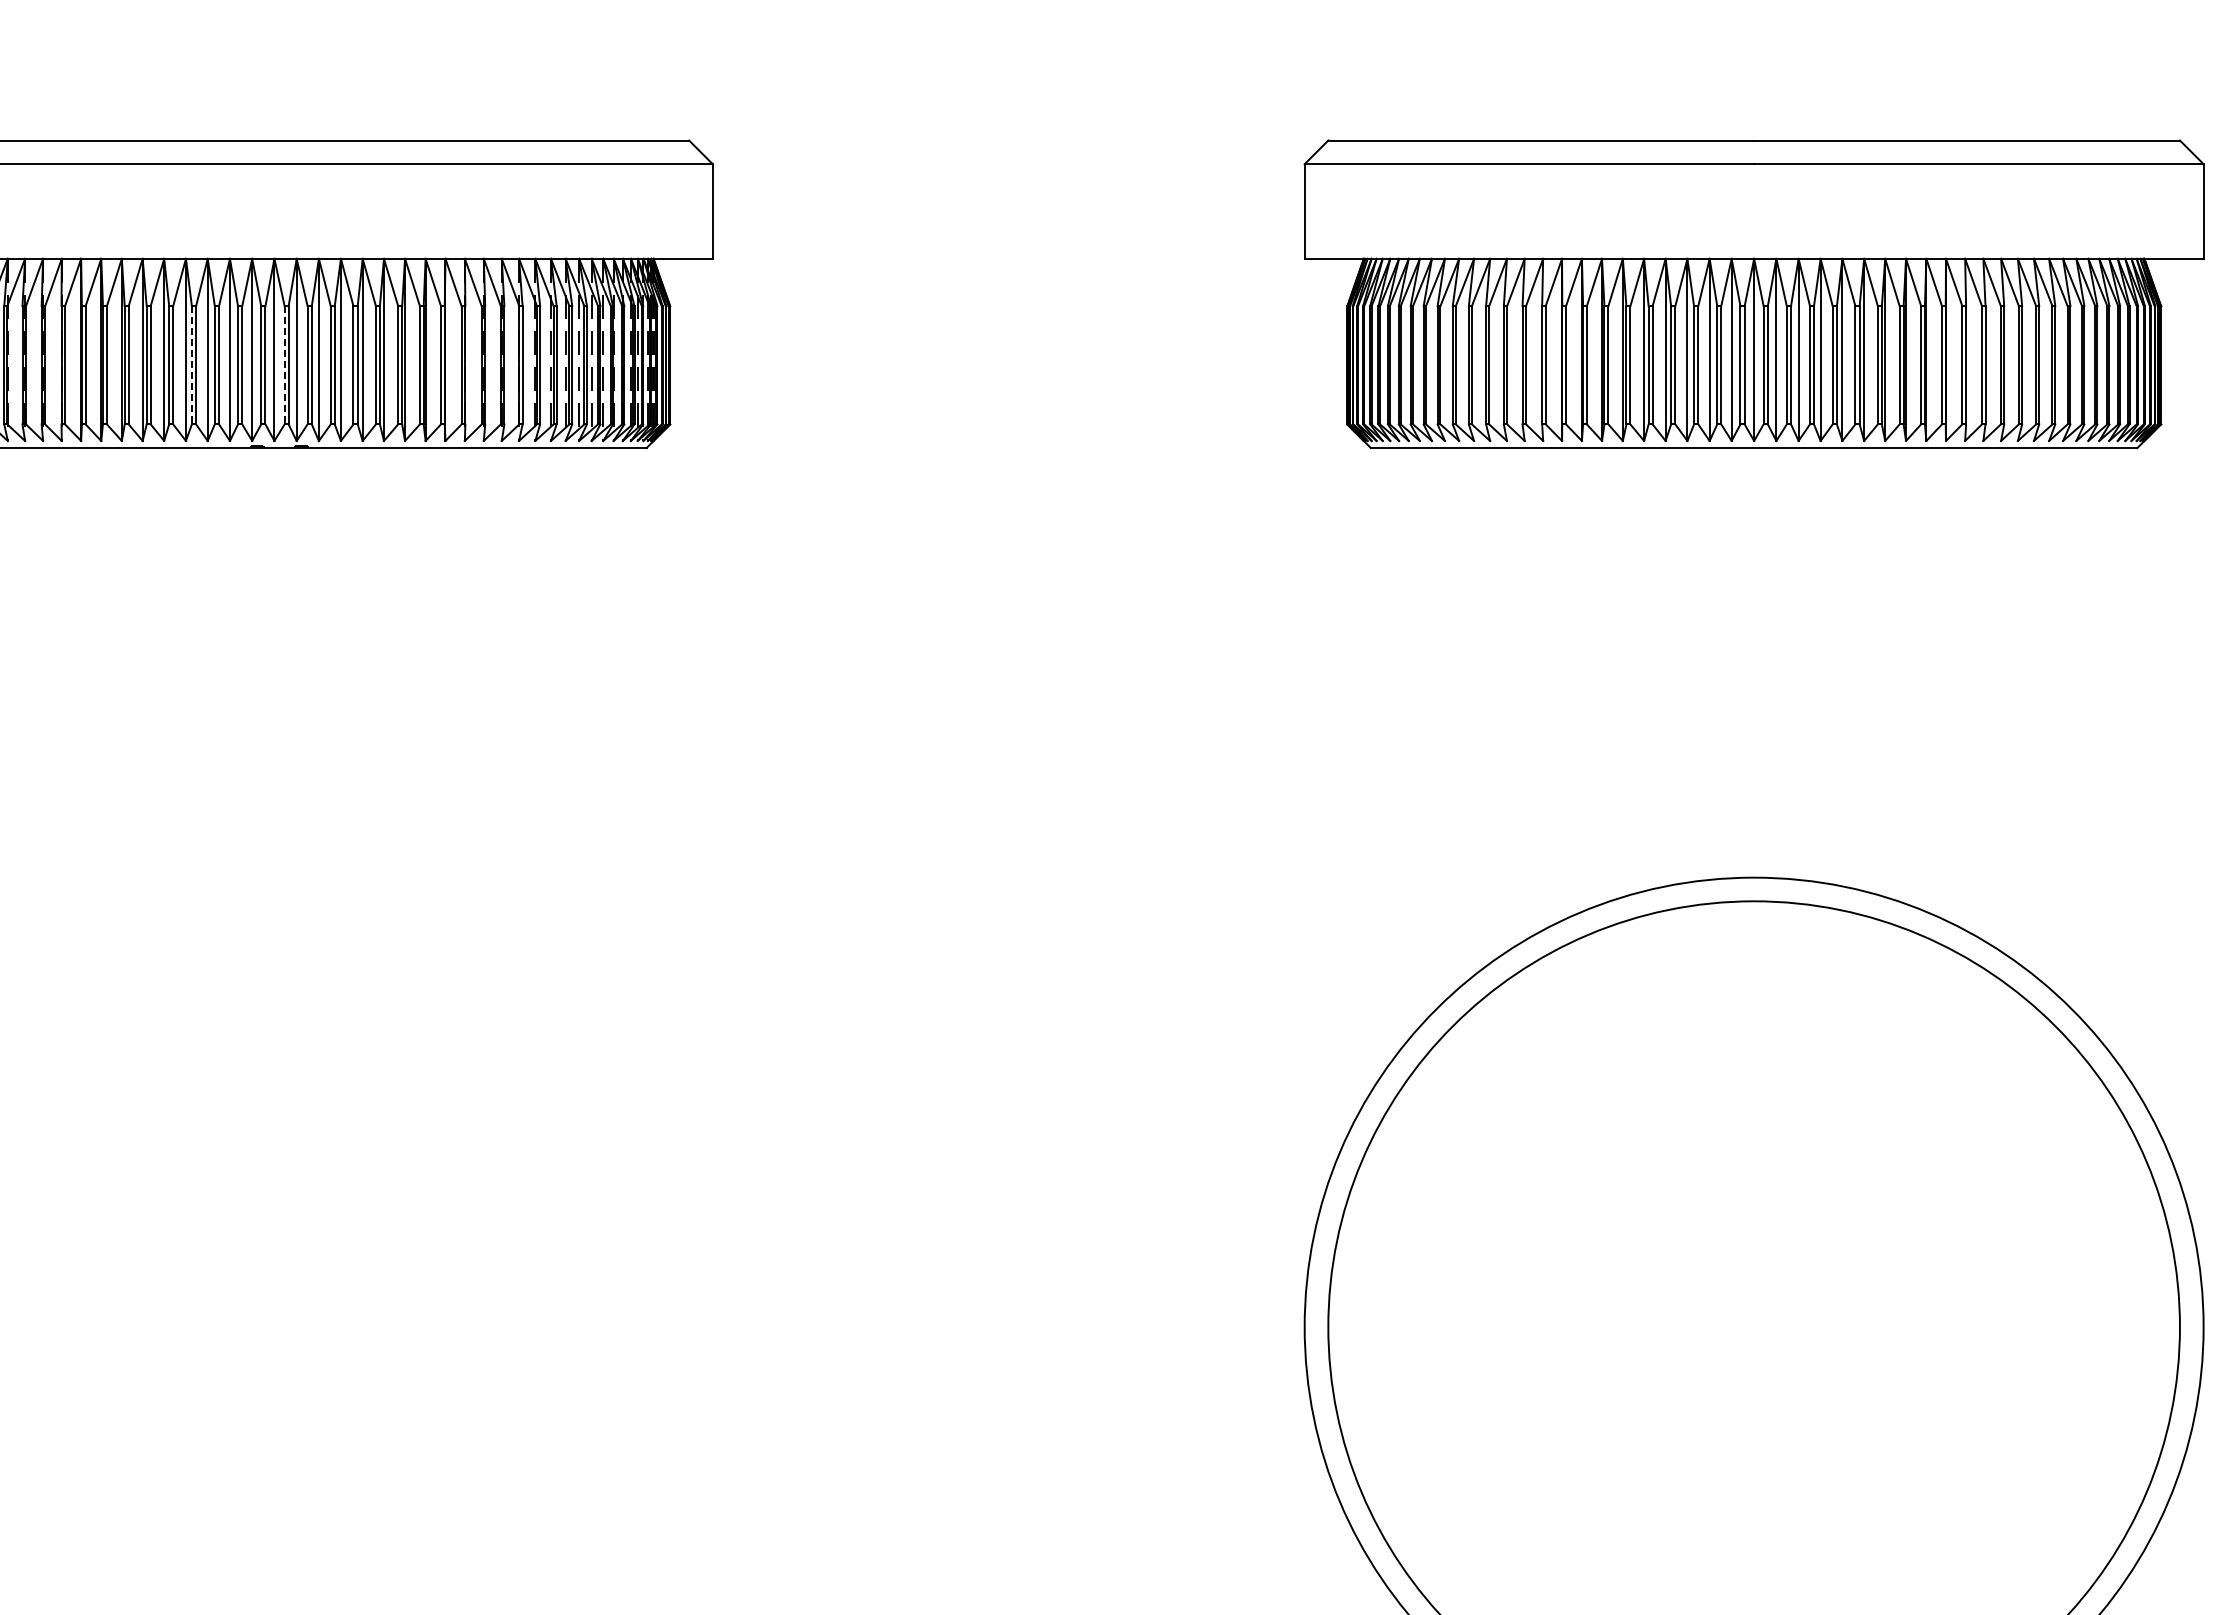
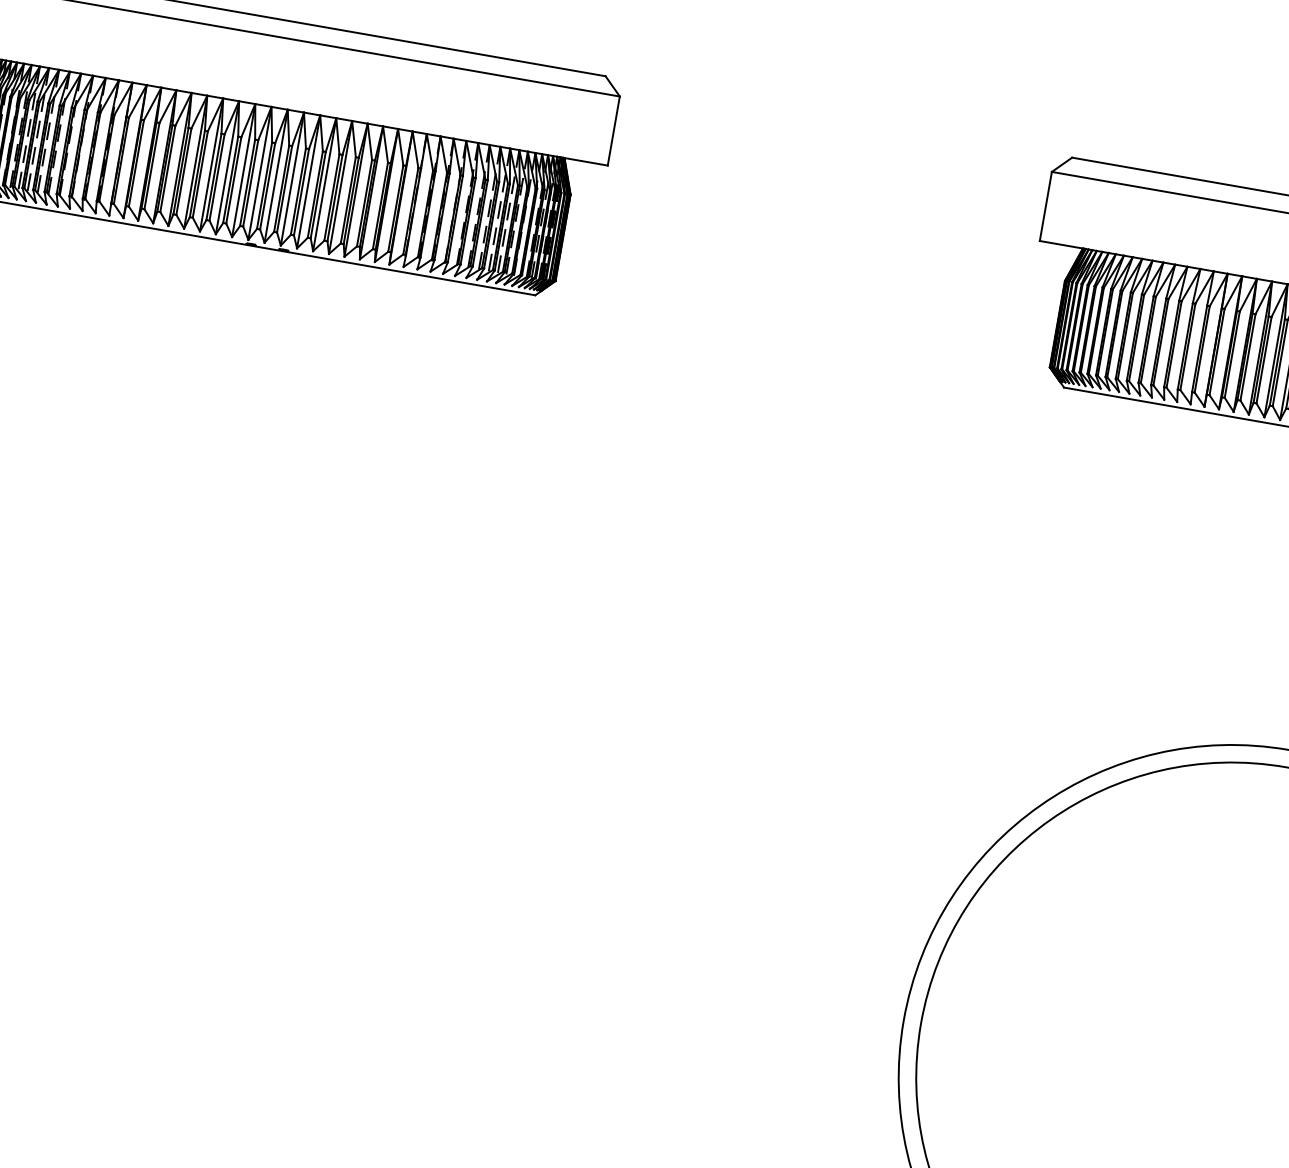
line: (191, 365) -> (213, 177), dashed -> solid
line: (284, 365) -> (281, 188), dashed -> solid

